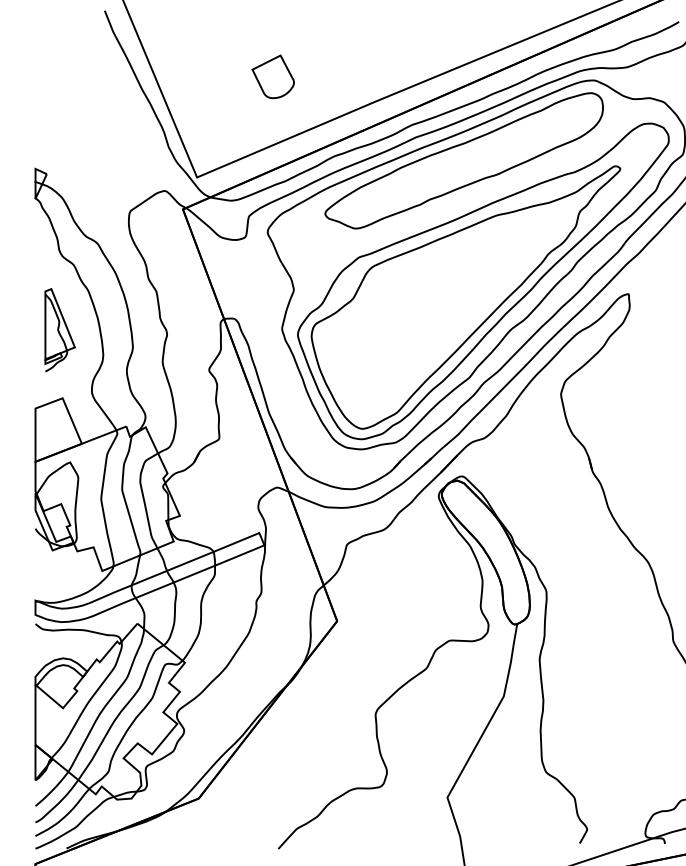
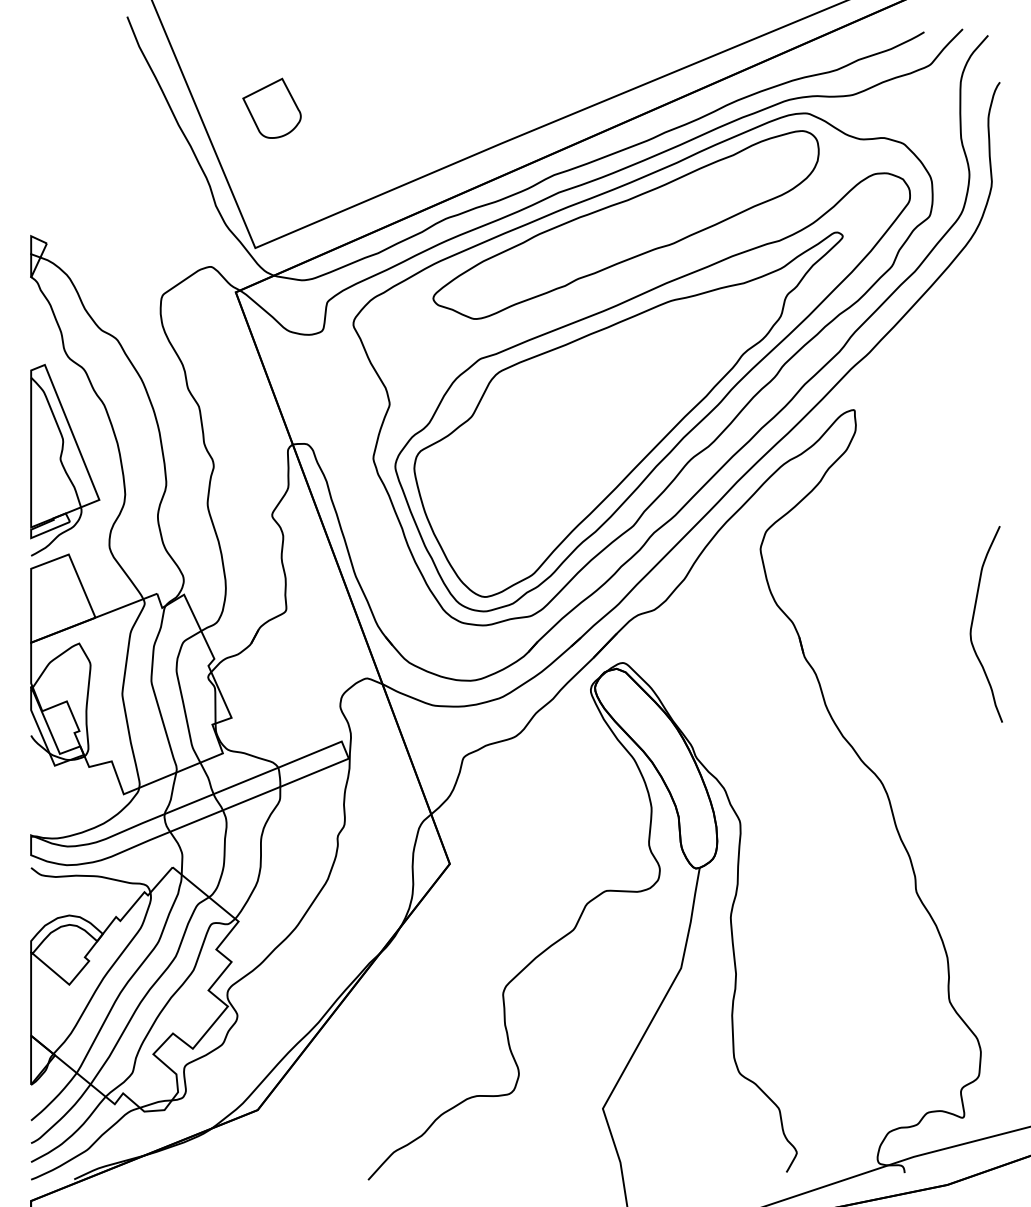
part: (272, 76) -> (271, 107), moved
part: (60, 329) -> (65, 459), size x1.67

